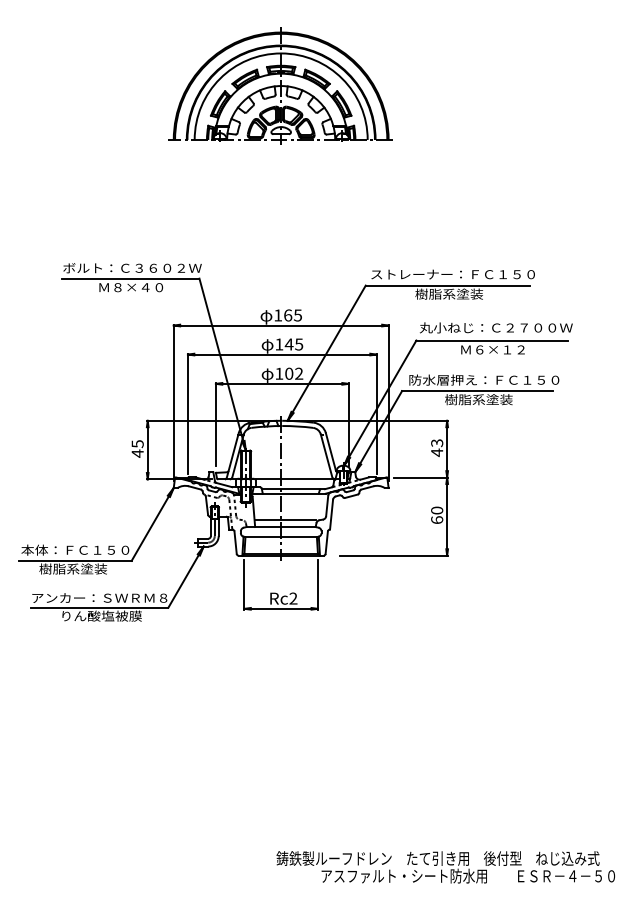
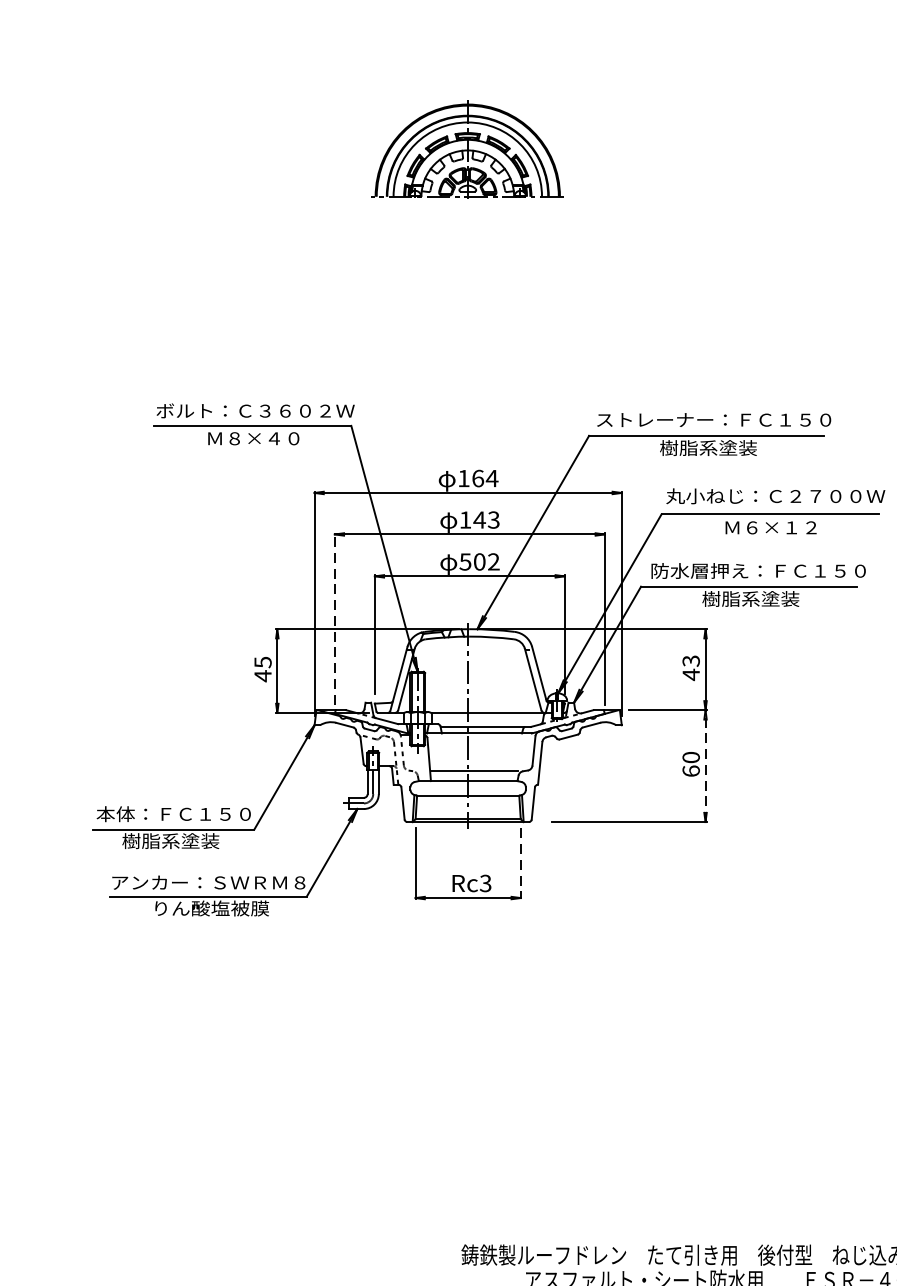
part: (280, 85) -> (467, 149), size x0.6
text: (297, 315) -> (491, 478), 165 -> 164
text: (299, 343) -> (494, 518), 145 -> 143
text: (279, 373) -> (465, 561), 102 -> 502
line: (187, 413) -> (334, 618), solid -> dashed
line: (447, 516) -> (706, 766), solid -> dashed
line: (317, 584) -> (520, 863), solid -> dashed
text: (293, 598) -> (485, 883), Rc2 -> Rc3

